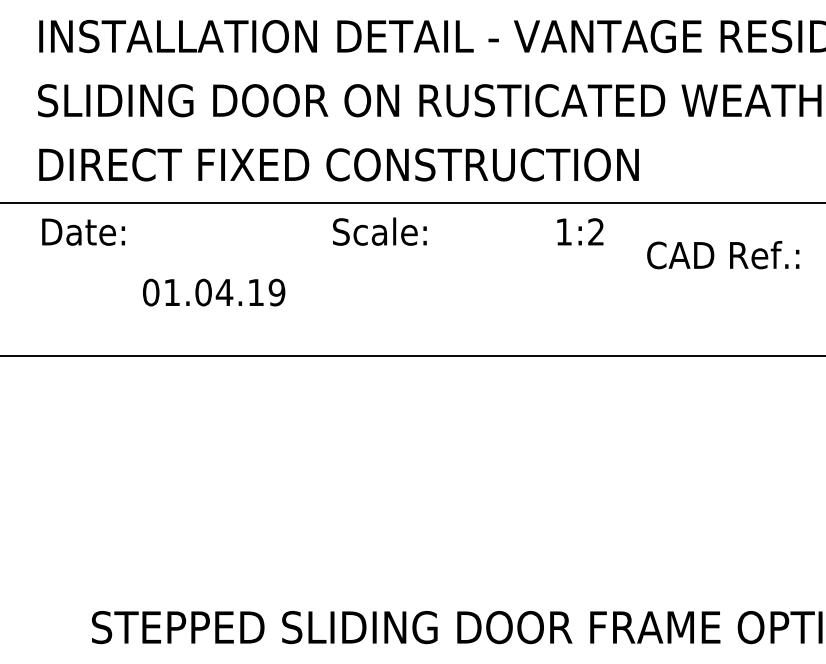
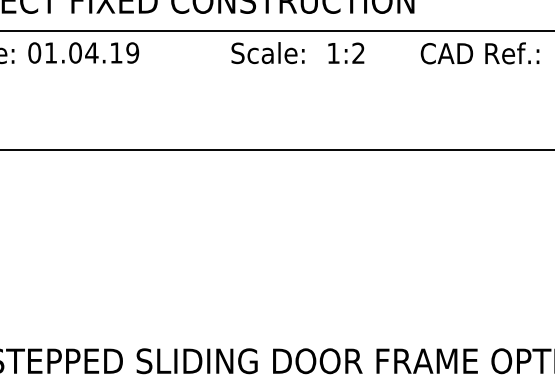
text: (379, 231) -> (267, 52), moved
text: (580, 231) -> (346, 52), moved
text: (723, 255) -> (480, 53), moved
text: (214, 292) -> (84, 52), moved

